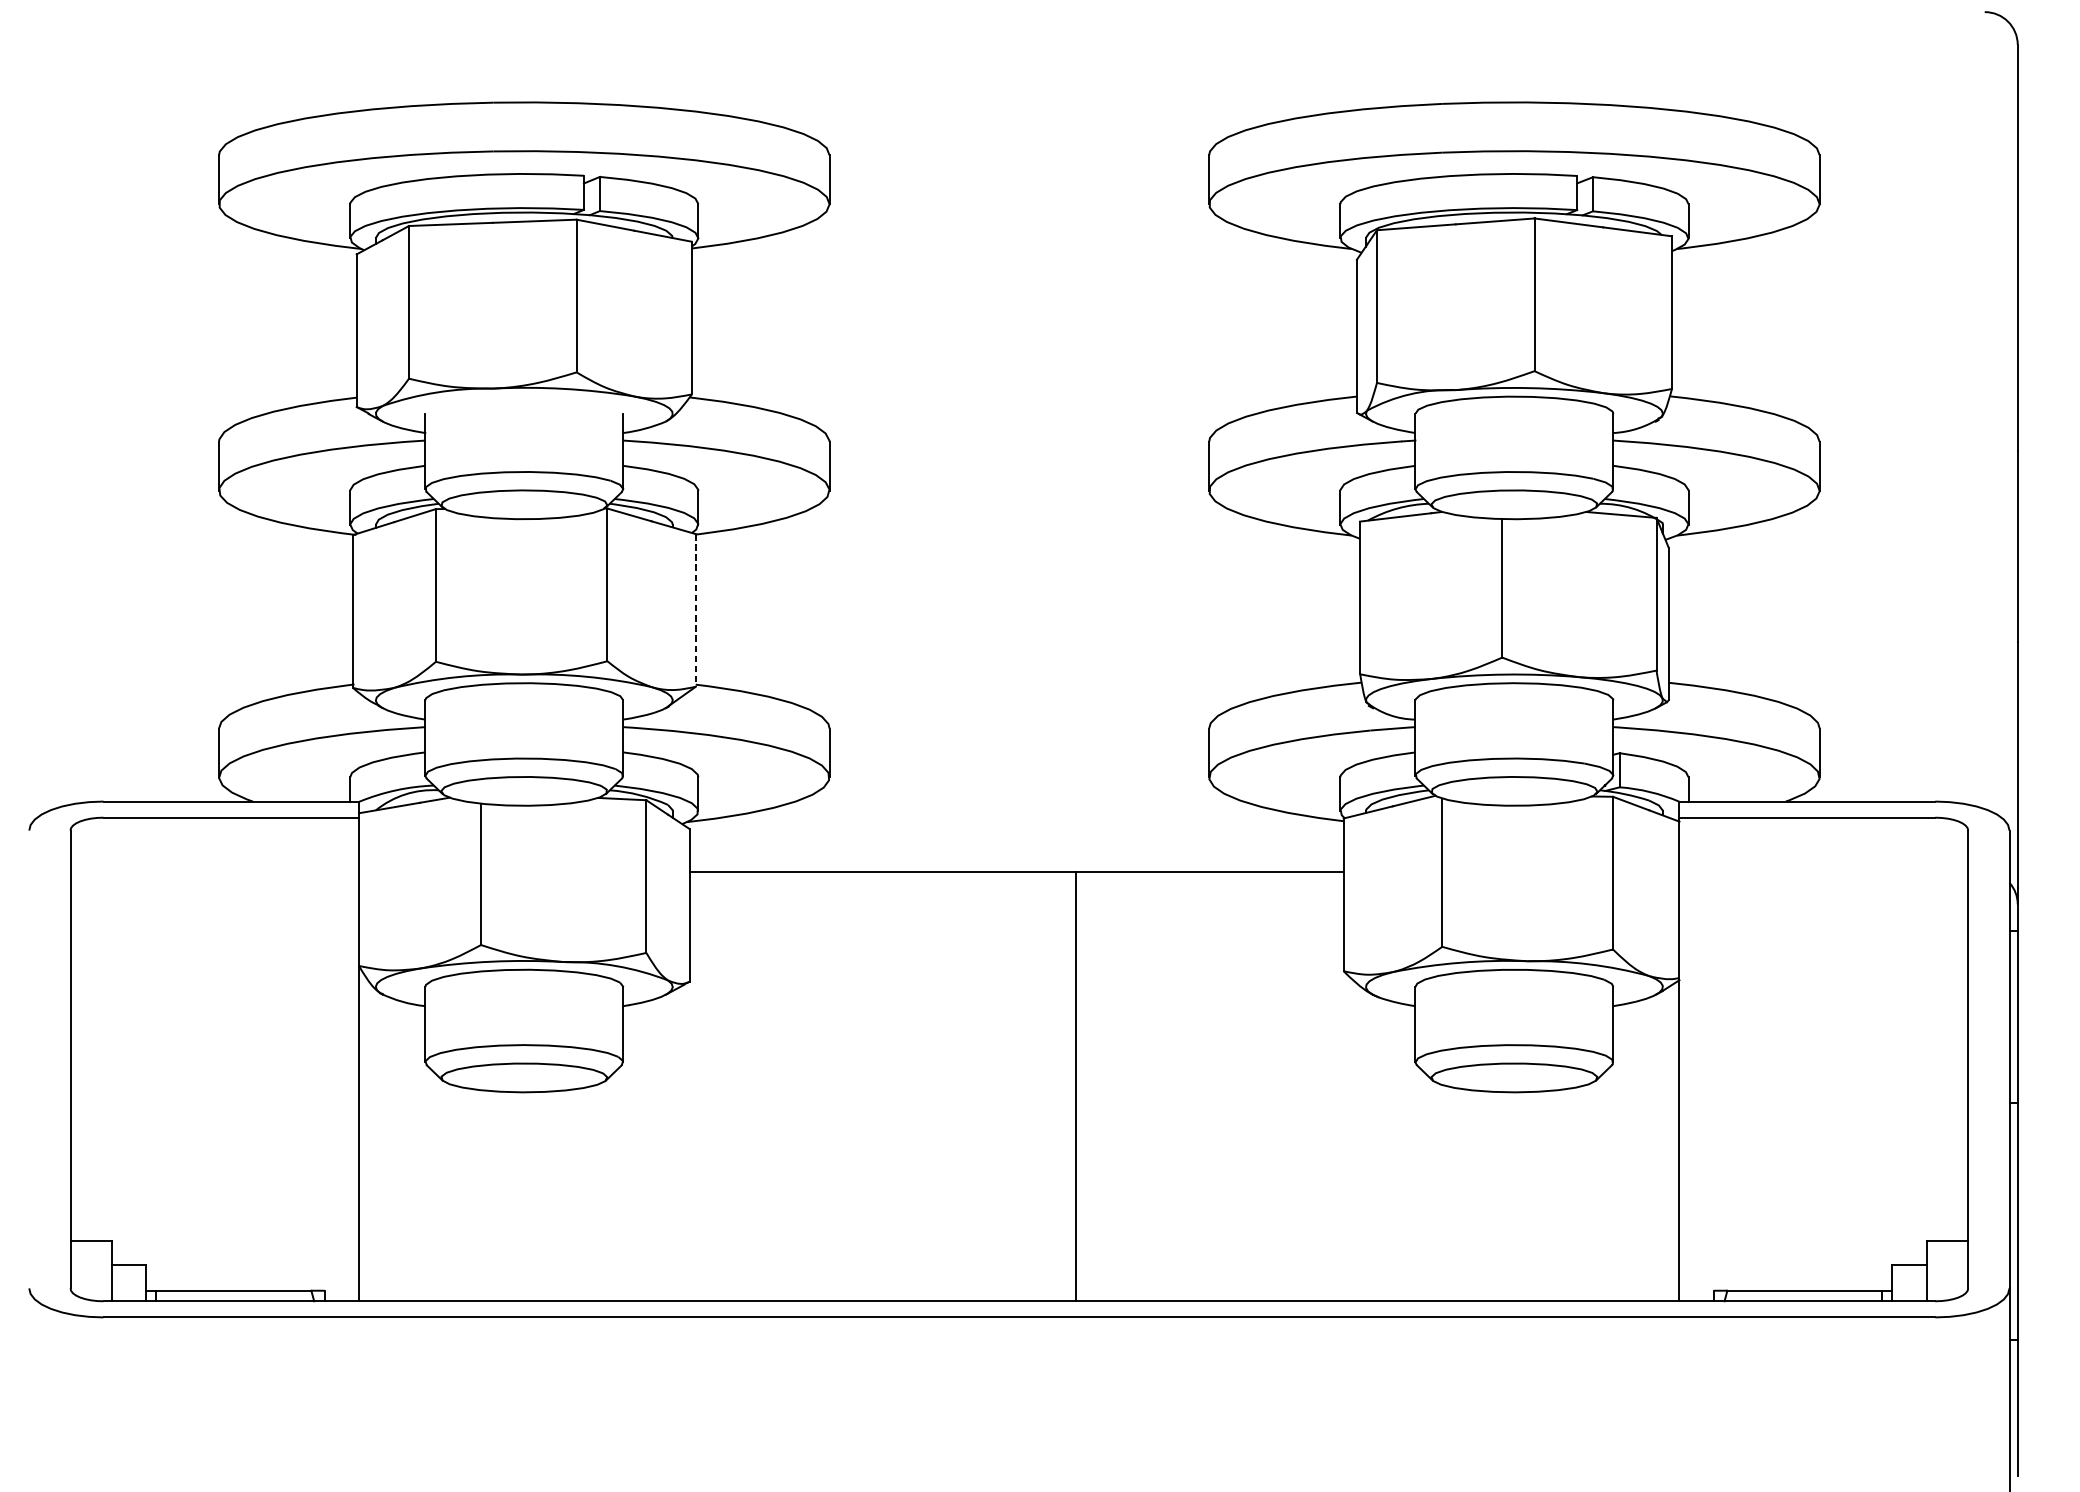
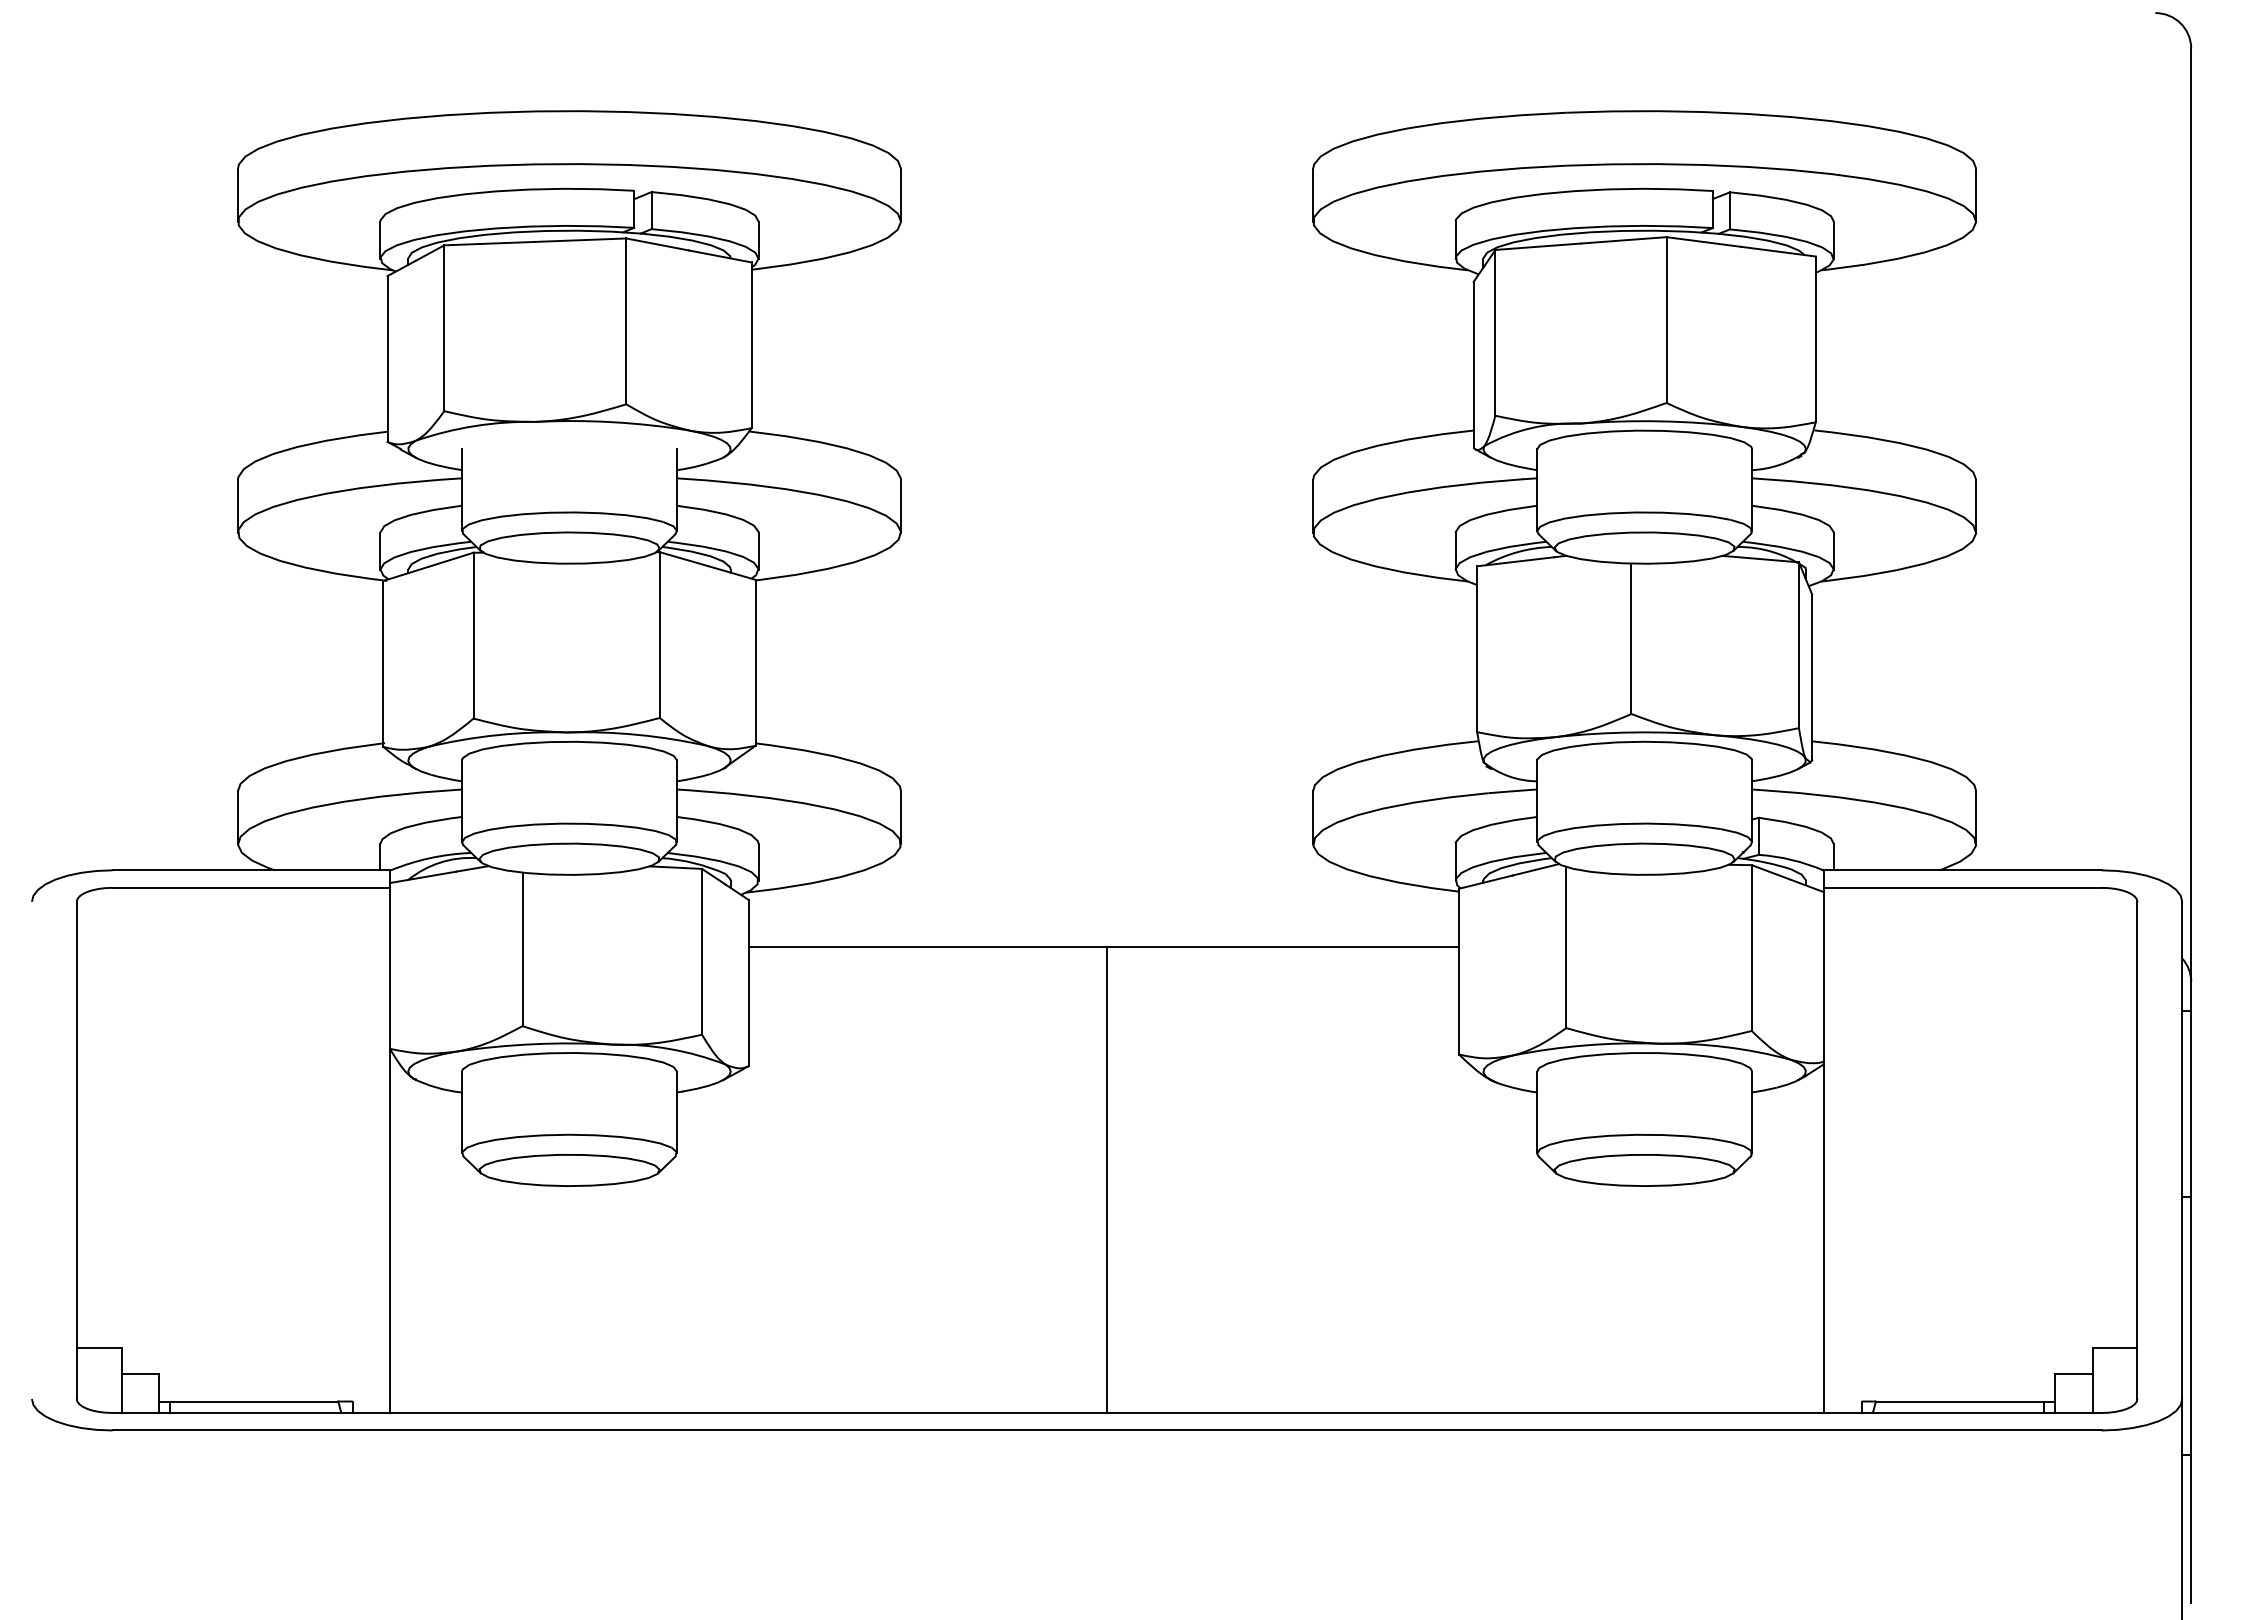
line: (695, 610) -> (755, 662), dashed -> solid
line: (1075, 1086) -> (1107, 1179), moved

